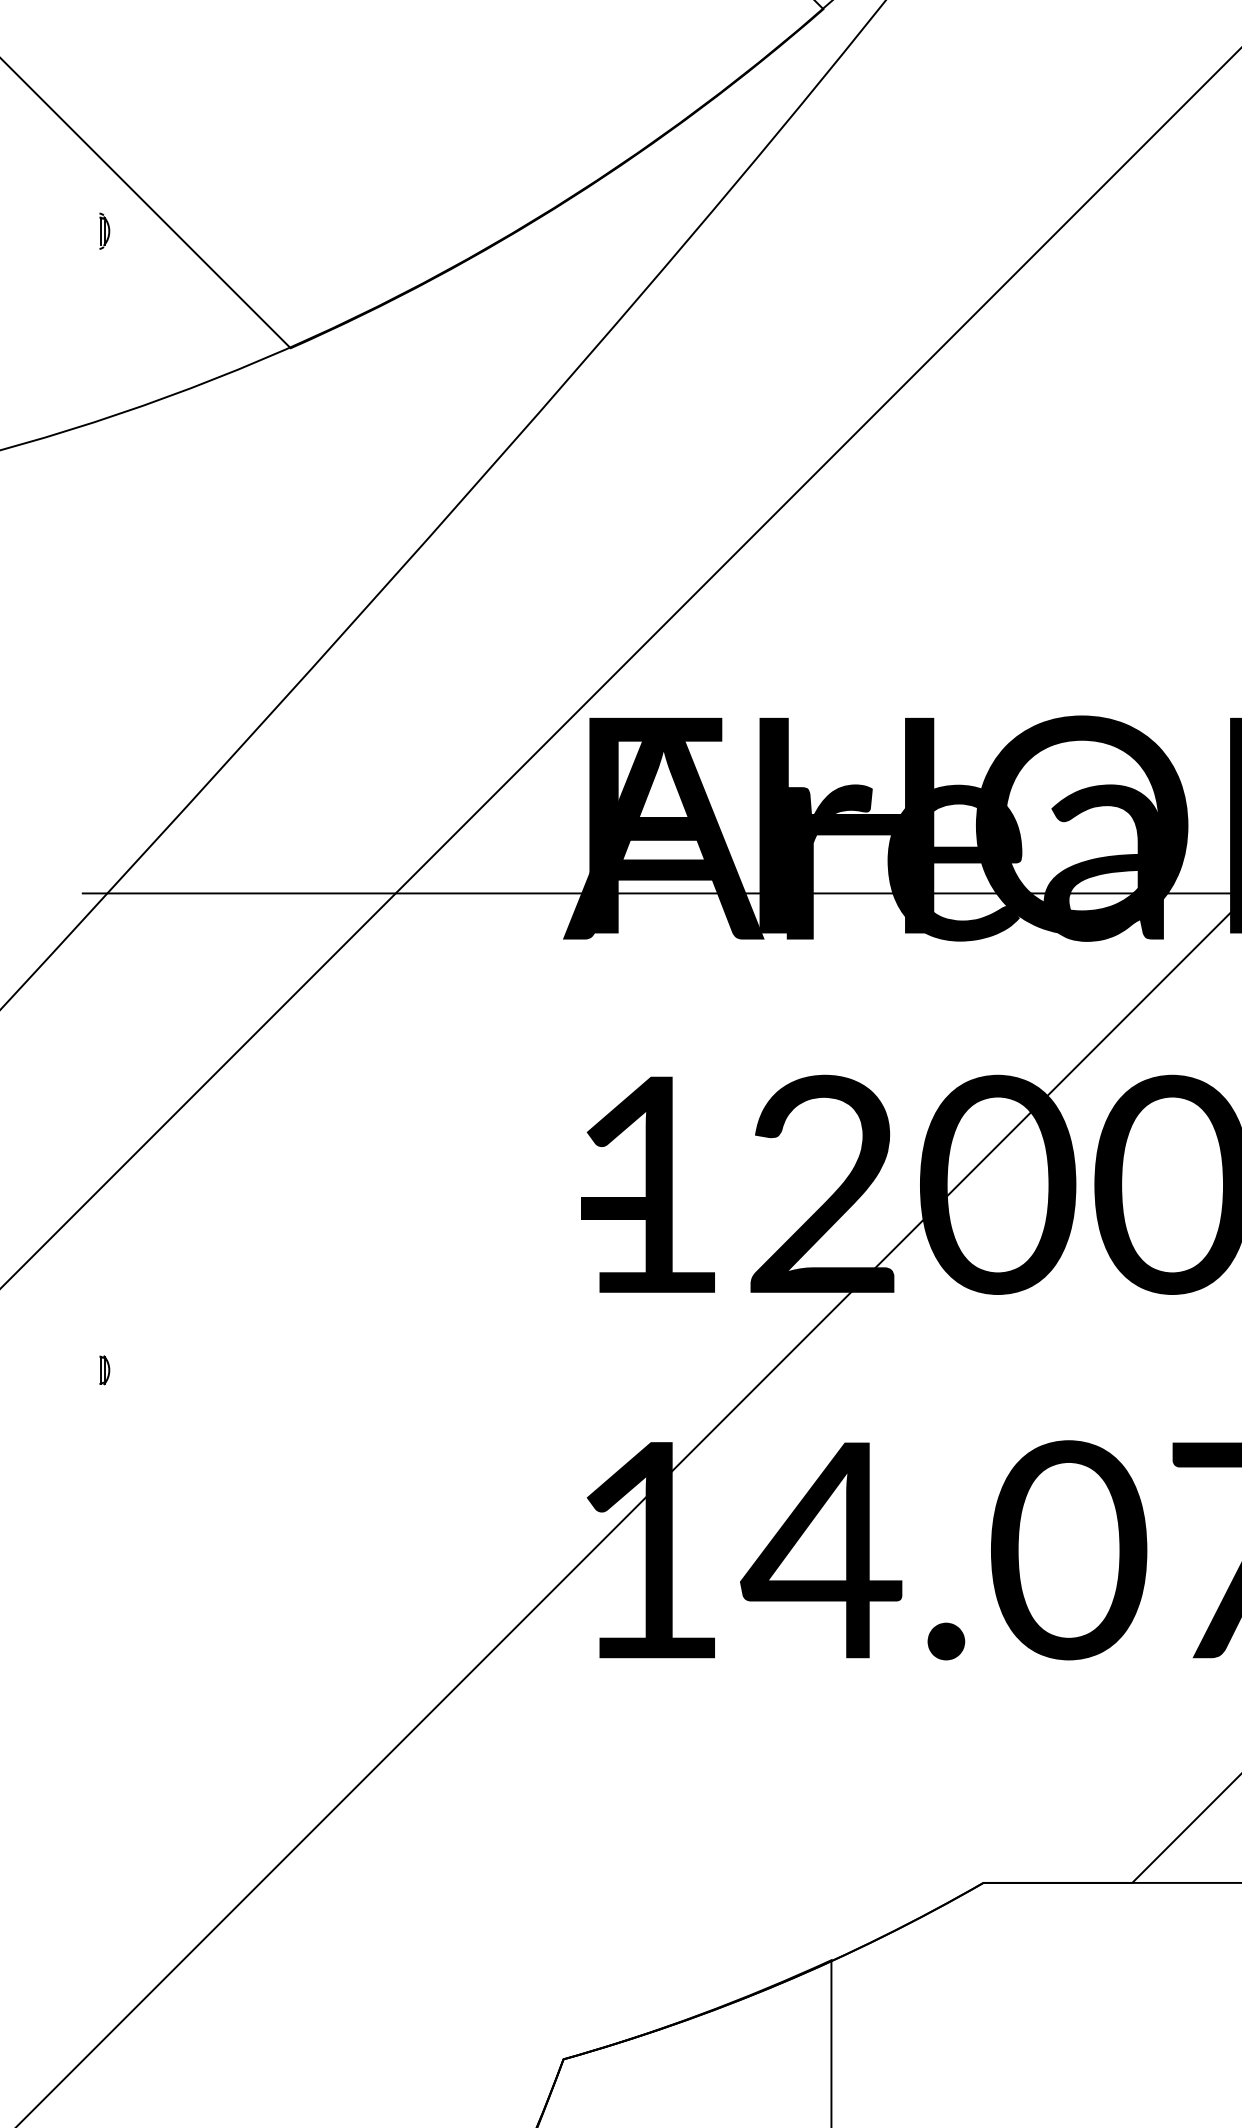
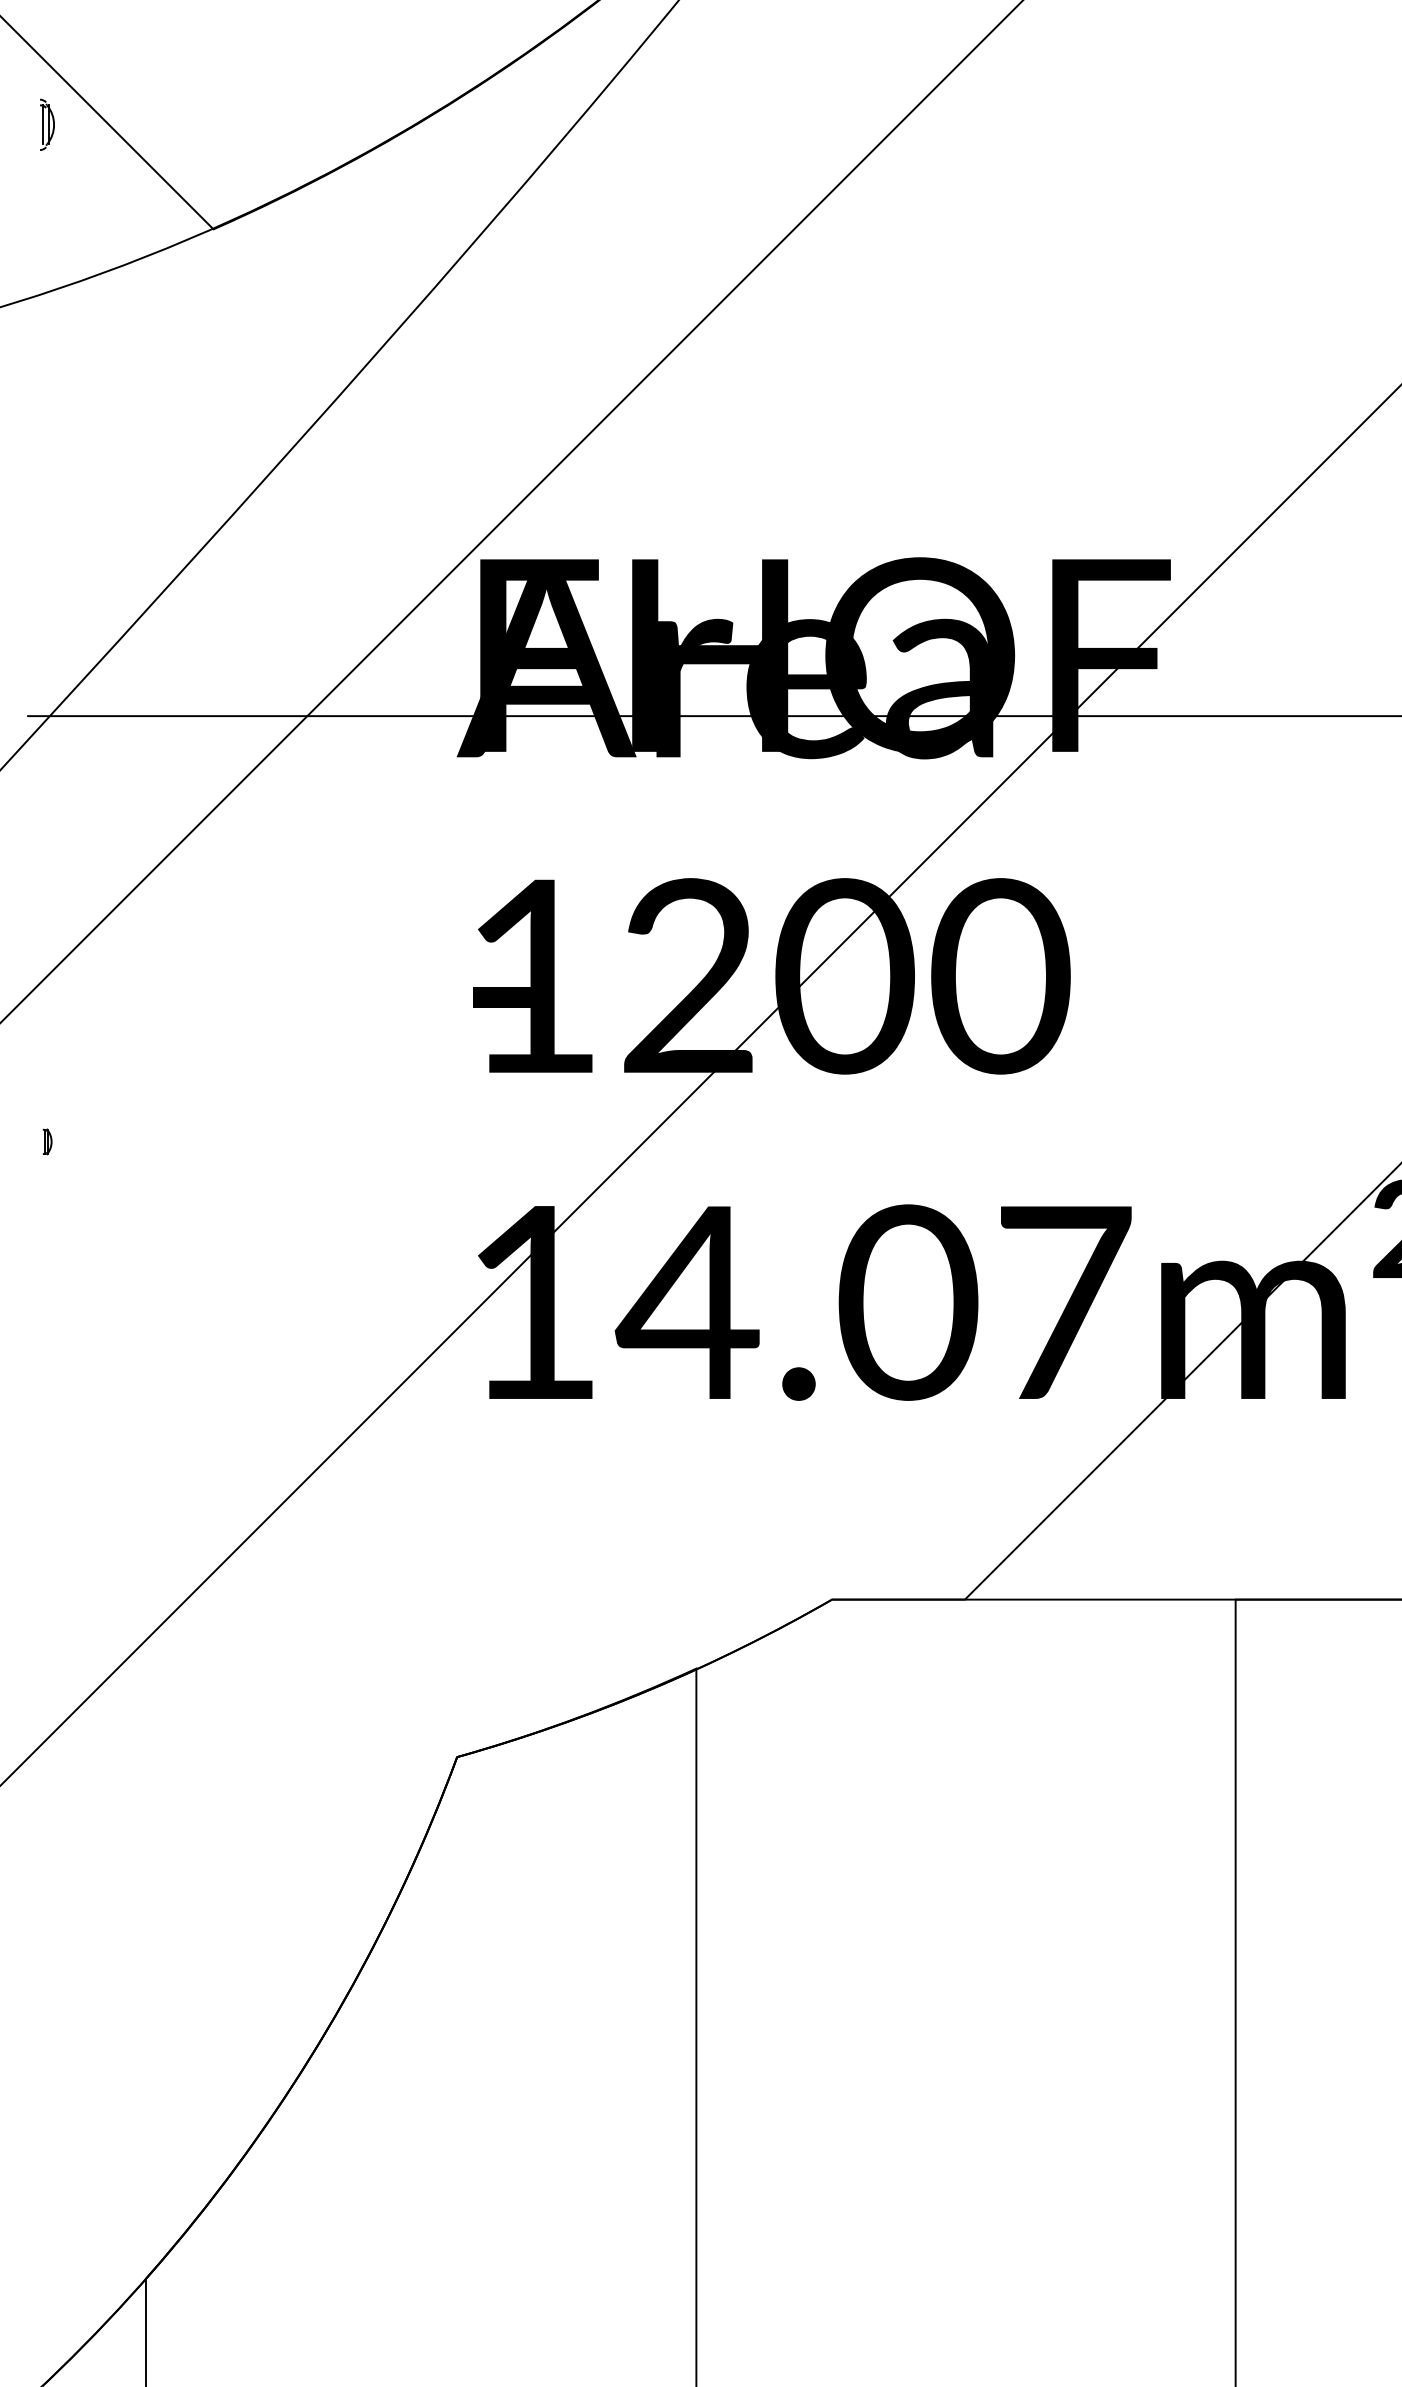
part: (104, 230) -> (47, 124), size x1.6

